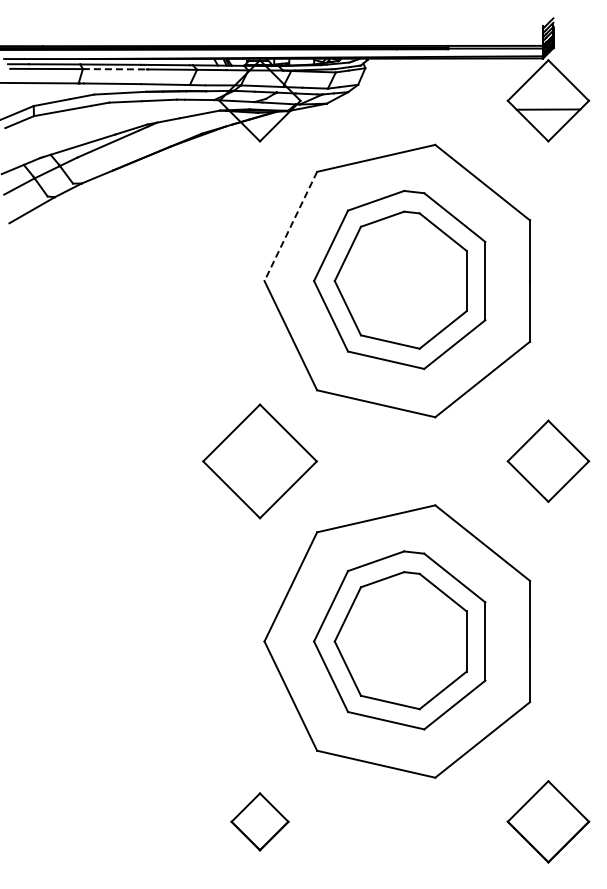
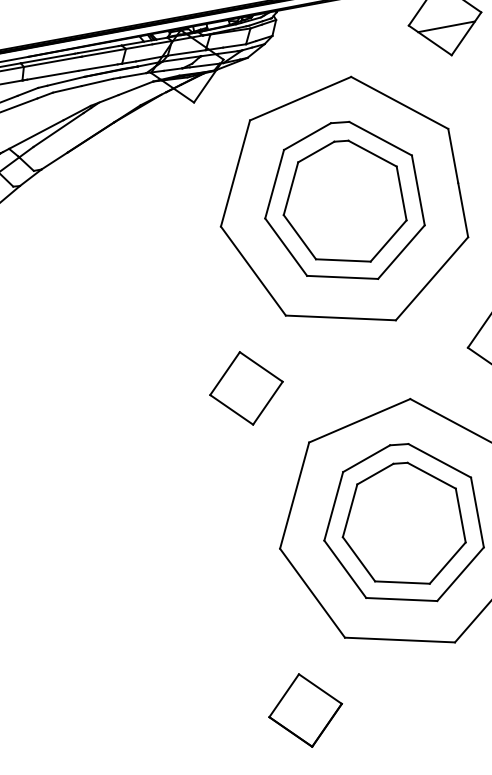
line: (114, 69) -> (52, 62), dashed -> solid
line: (290, 226) -> (235, 173), dashed -> solid
part: (259, 460) -> (245, 387), size x0.71
part: (259, 821) -> (305, 710), size x1.43

